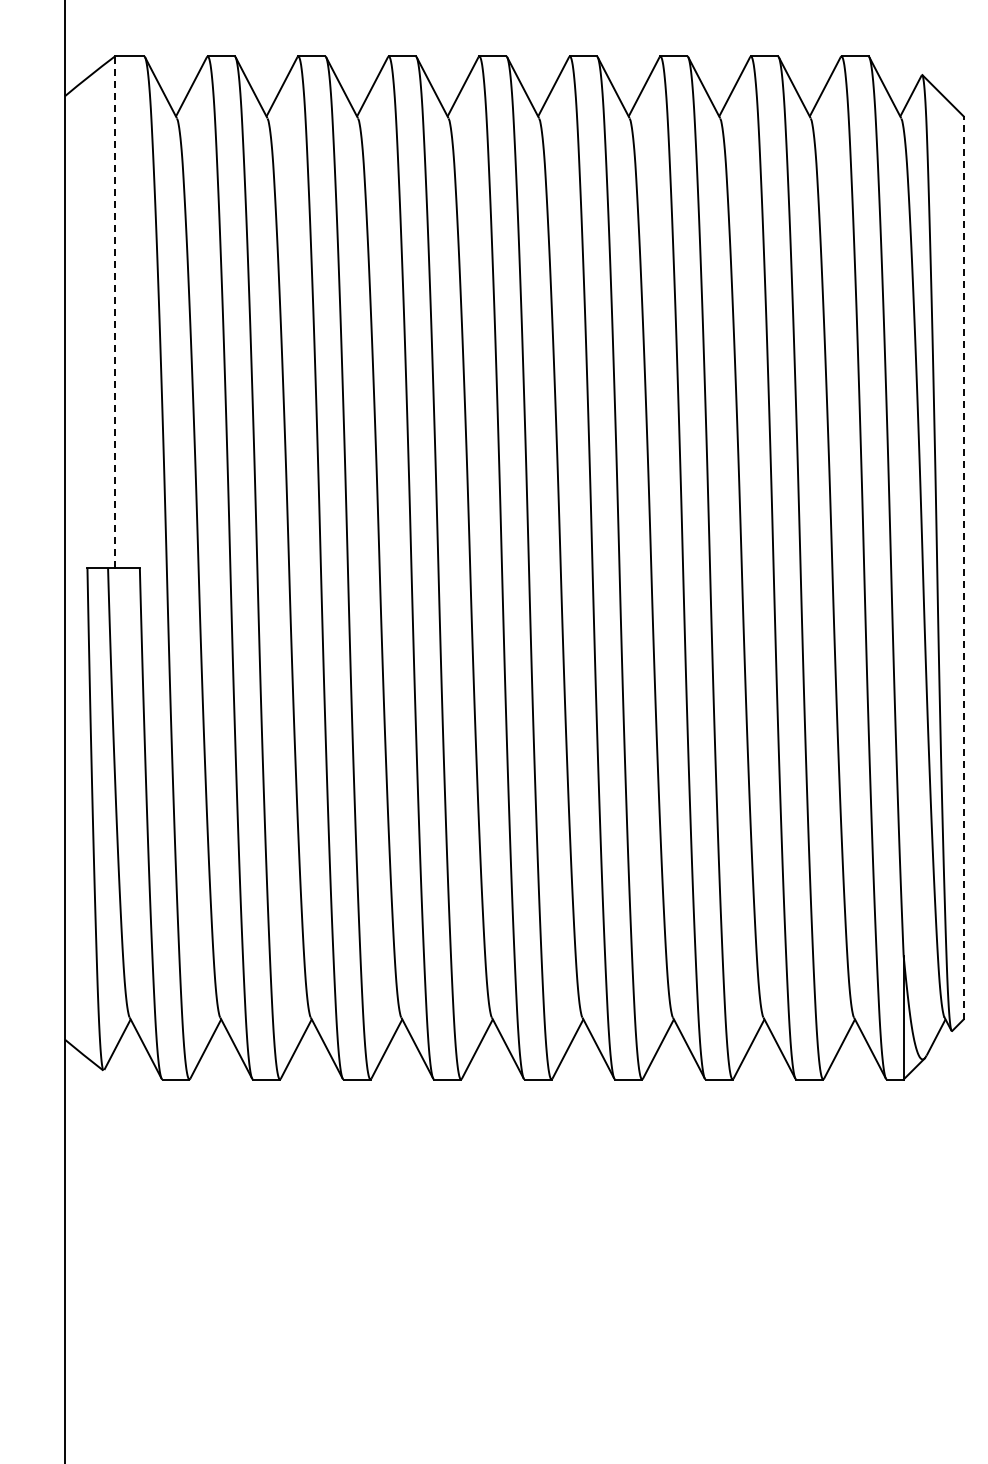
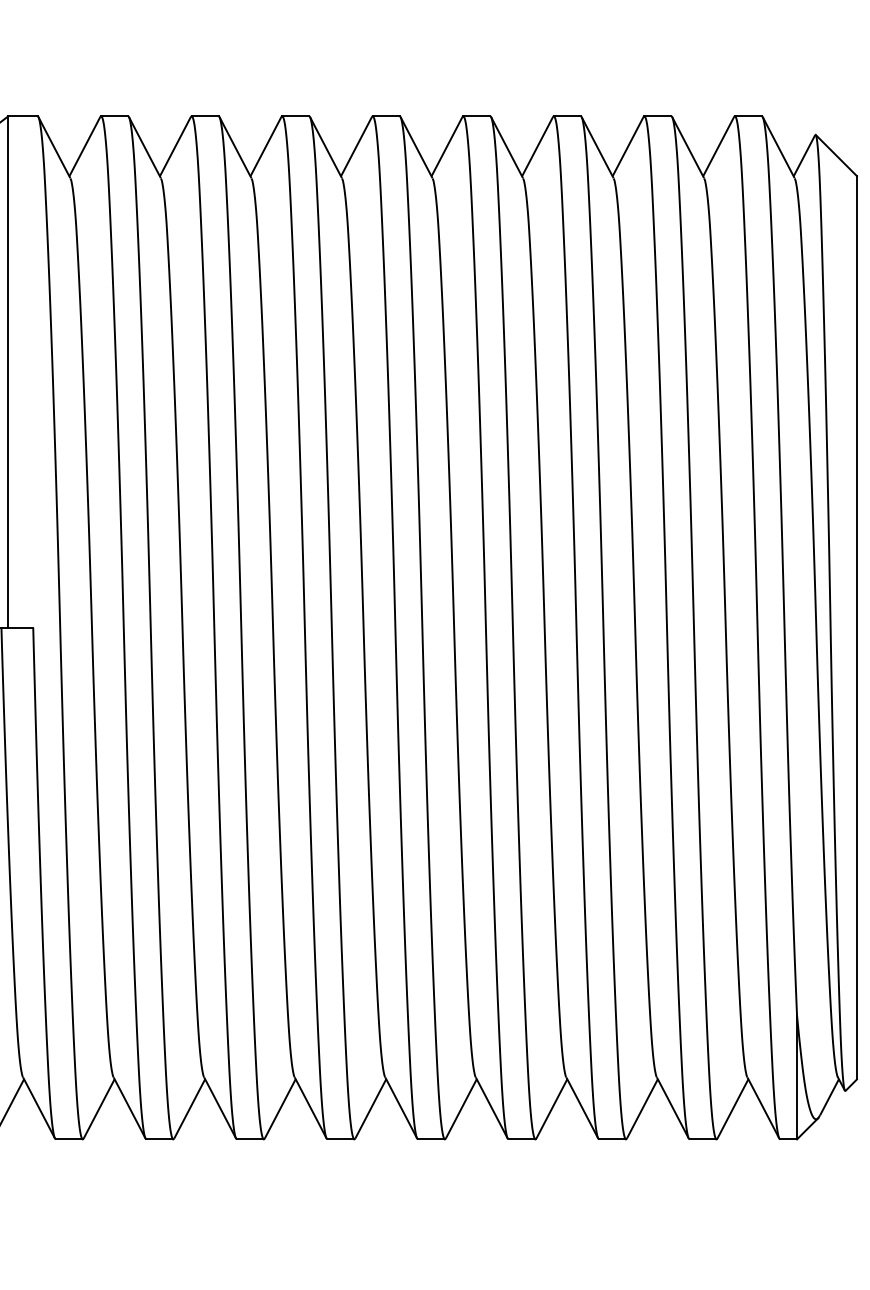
line: (115, 312) -> (8, 372), dashed -> solid
line: (963, 567) -> (856, 627), dashed -> solid

